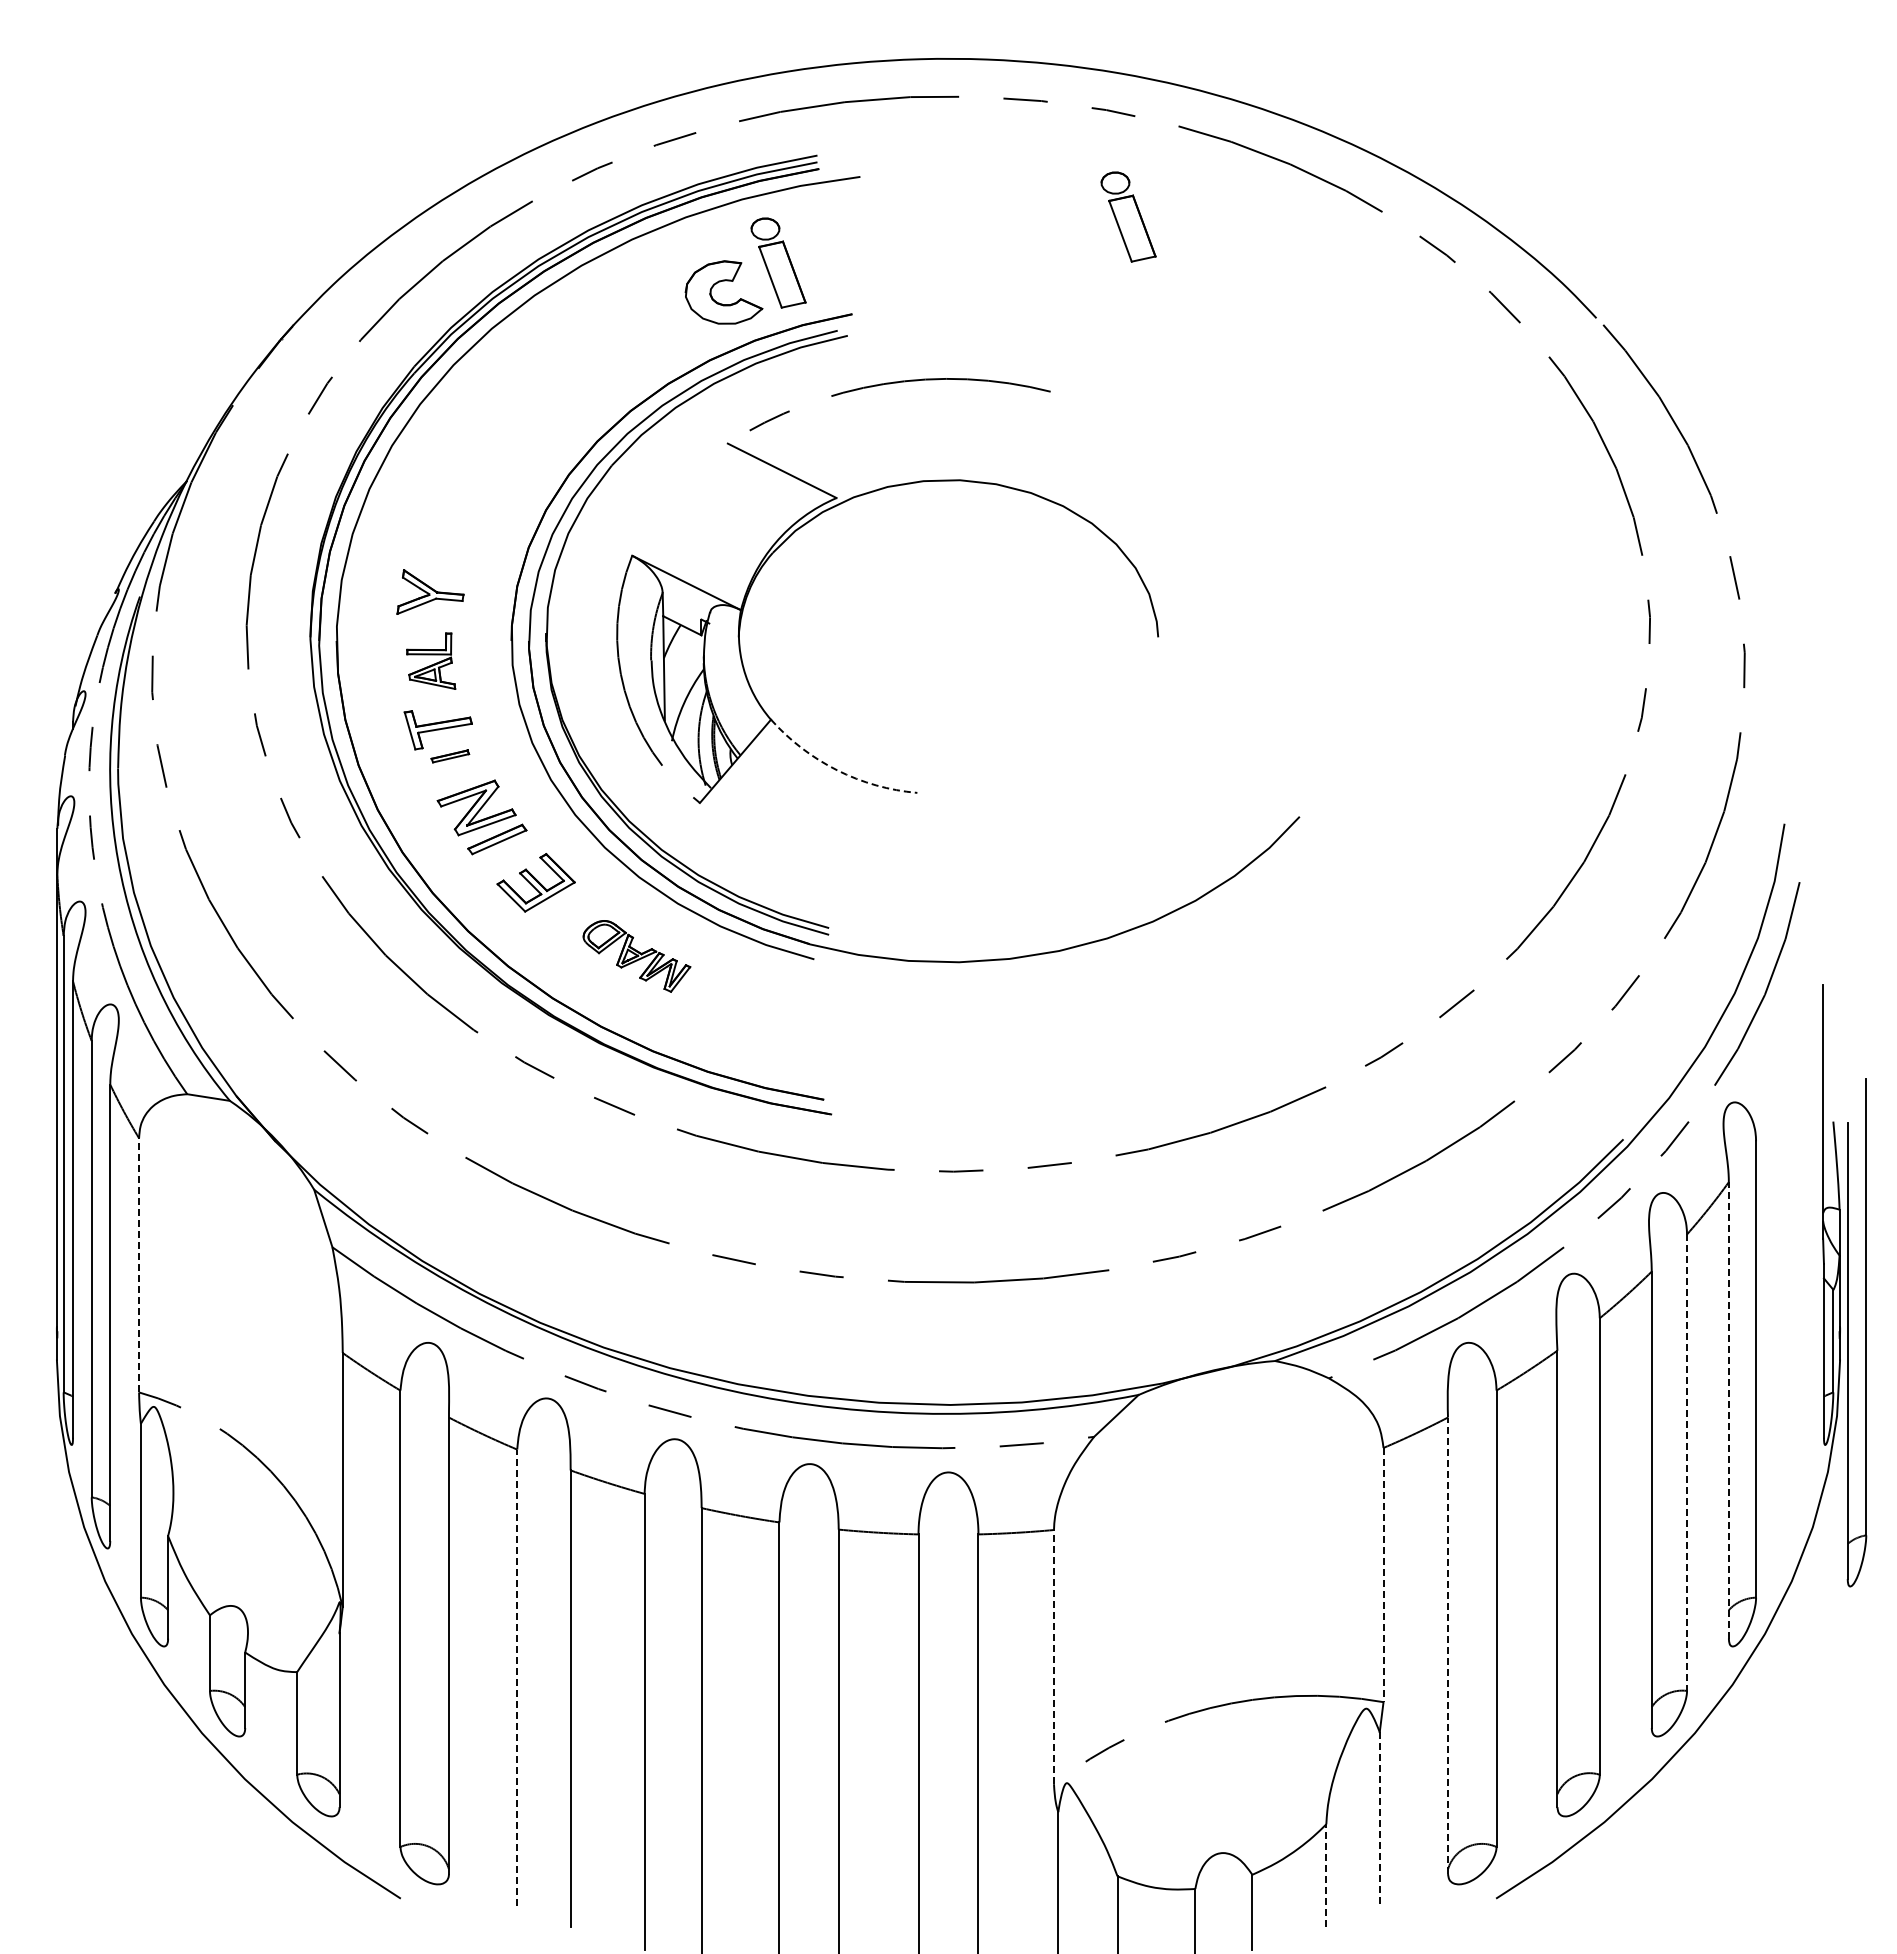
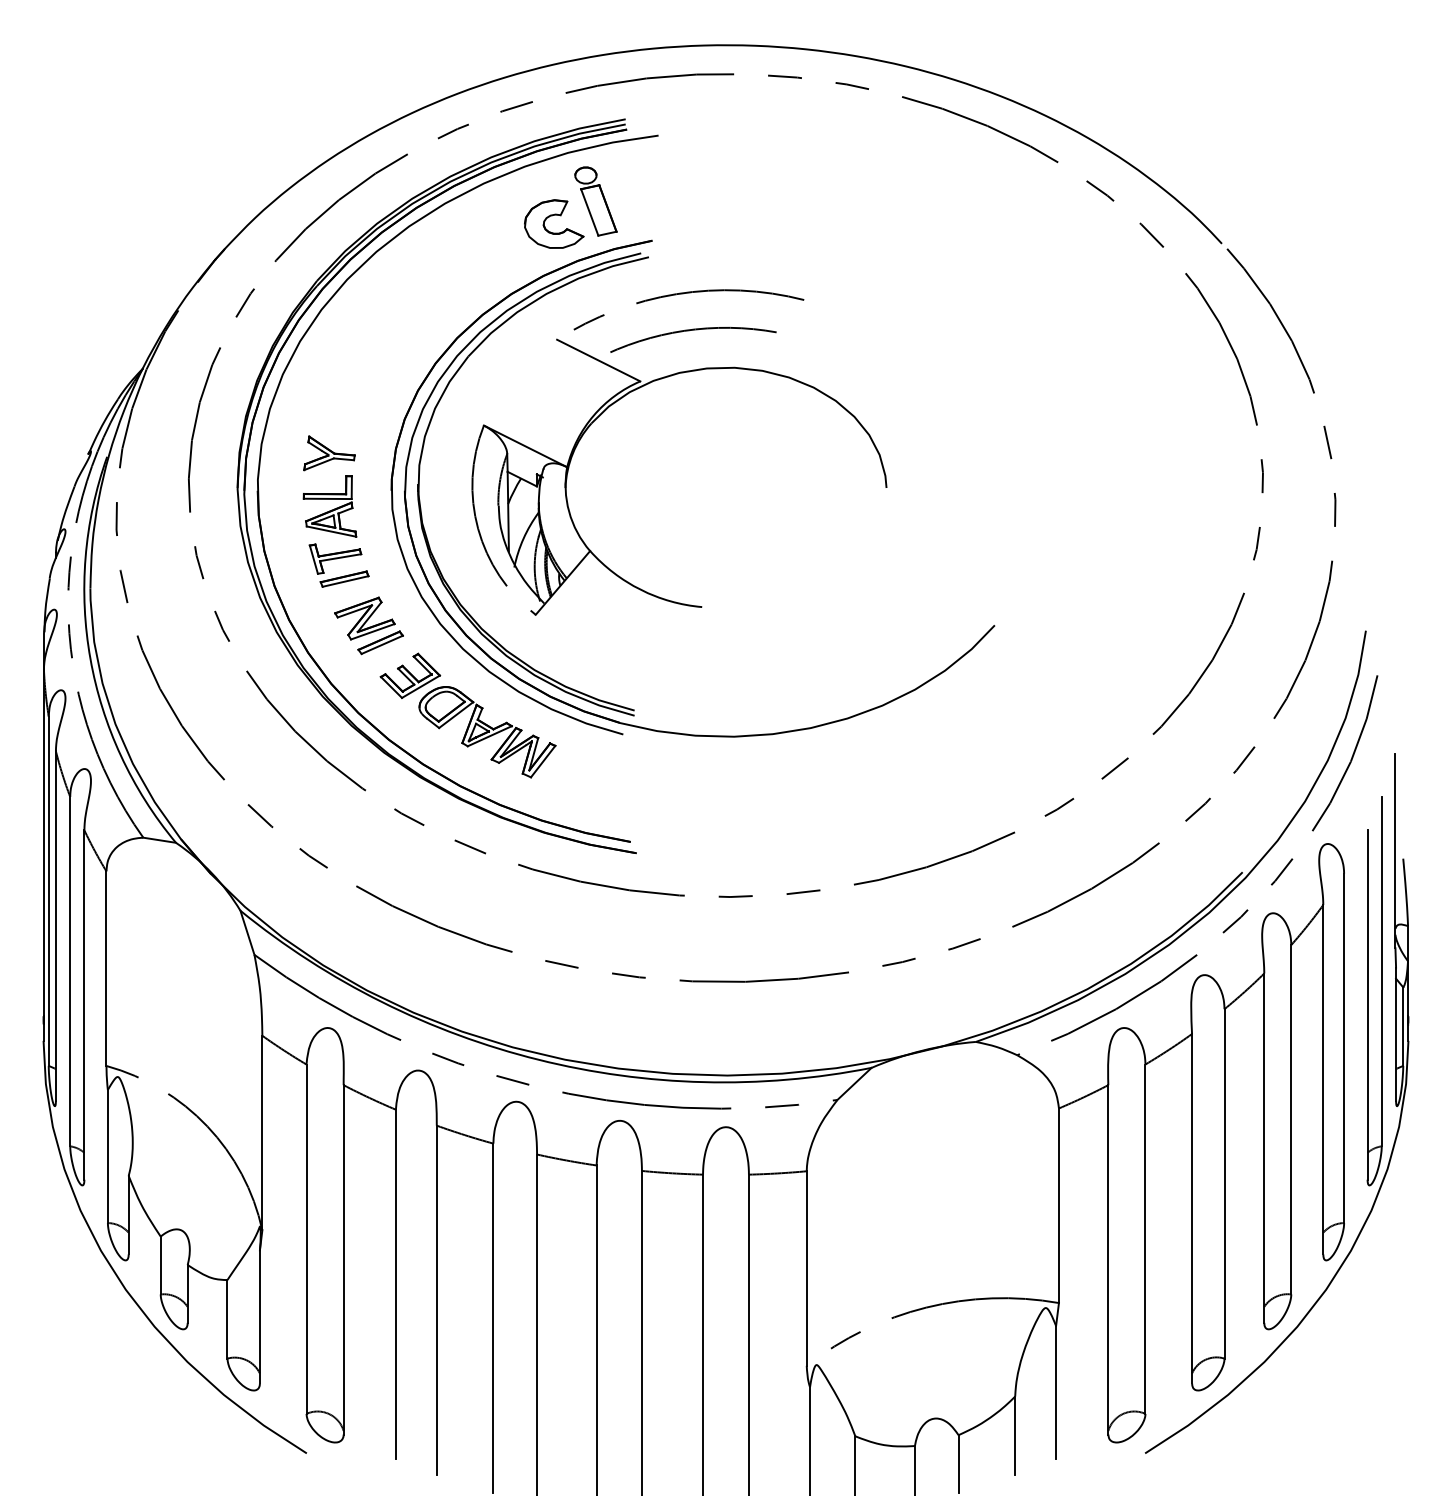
part: (1128, 216) -> (863, 165), removed
arc: (905, 431) -> (693, 330), added
part: (431, 660) -> (330, 505), size x1.43
part: (450, 756) -> (344, 579), size x1.67
arc: (837, 770) -> (641, 589), dashed -> solid
part: (636, 956) -> (487, 732), size x1.67
line: (139, 1264) -> (106, 968), dashed -> solid
part: (1848, 1332) -> (1368, 991), moved
line: (1728, 1409) -> (1323, 1079), dashed -> solid
line: (1687, 1463) -> (1291, 1120), dashed -> solid
line: (1383, 1575) -> (1058, 1206), dashed -> solid
line: (1448, 1645) -> (1108, 1259), dashed -> solid
line: (1053, 1656) -> (806, 1268), dashed -> solid
line: (517, 1677) -> (396, 1284), dashed -> solid
line: (1379, 1819) -> (1055, 1392), dashed -> solid
line: (1326, 1875) -> (1015, 1435), dashed -> solid

